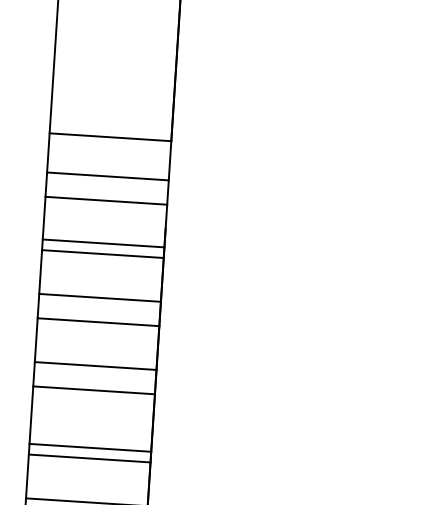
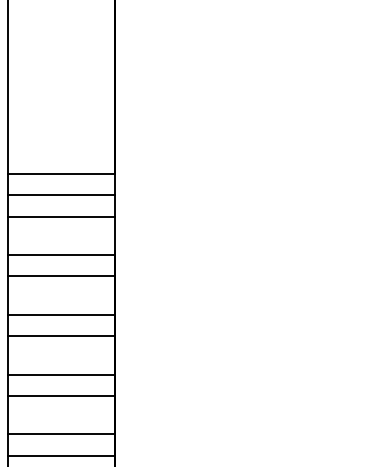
line: (107, 176) -> (61, 195), moved
line: (106, 200) -> (61, 216), moved
line: (103, 243) -> (61, 255), moved
line: (90, 448) -> (61, 434), moved

